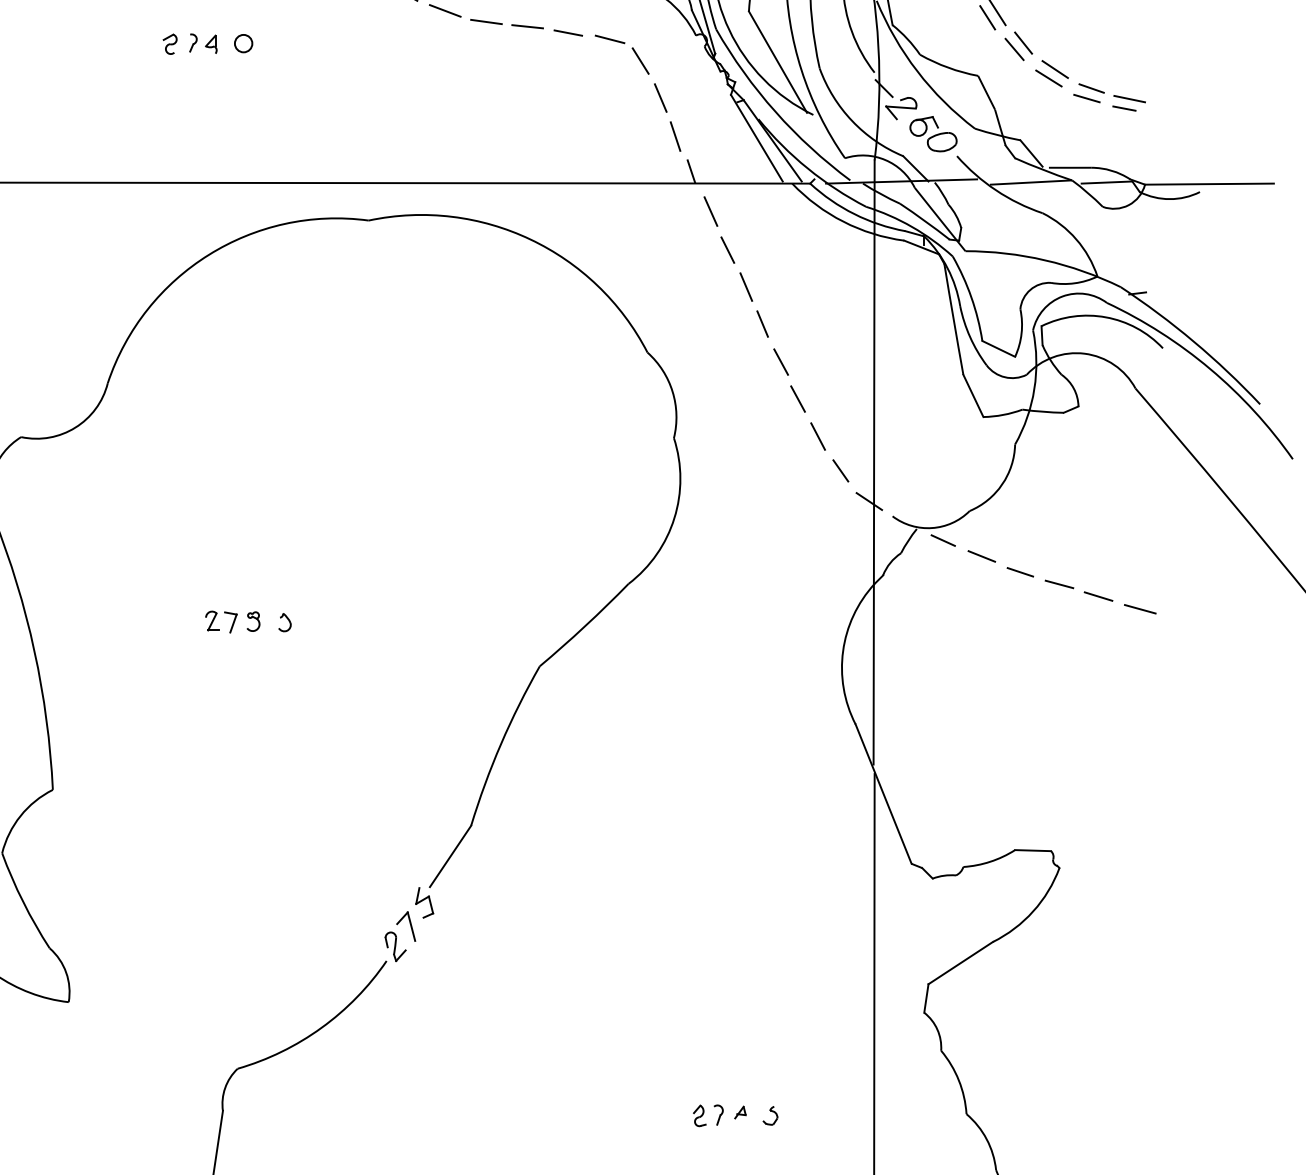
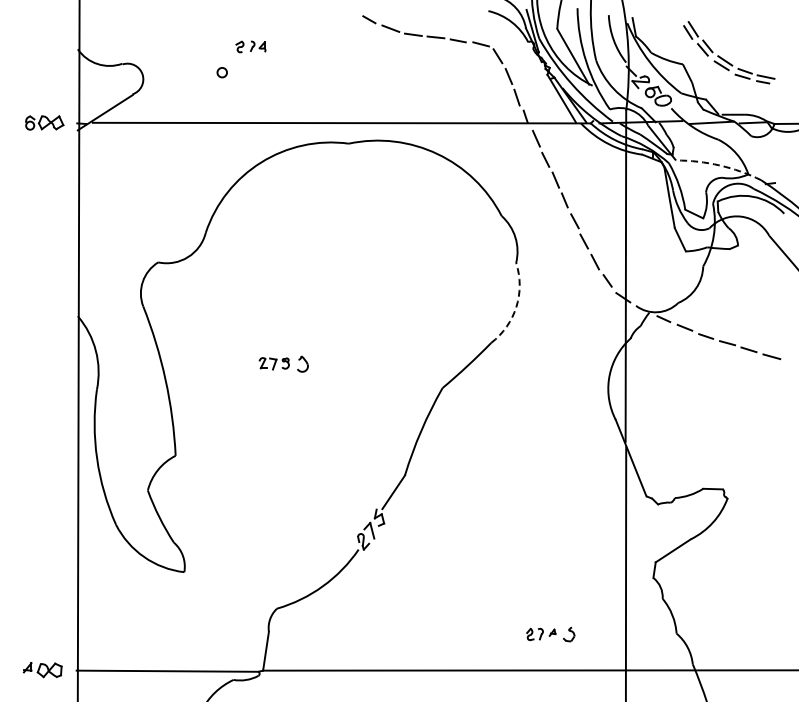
circle: (242, 43) -> (221, 72), moved
arc: (1044, 260) -> (719, 165), solid -> dashed
arc: (674, 517) -> (516, 306), solid -> dashed
part: (284, 621) -> (302, 363), size x1.6
part: (769, 1115) -> (568, 634), size x1.4

